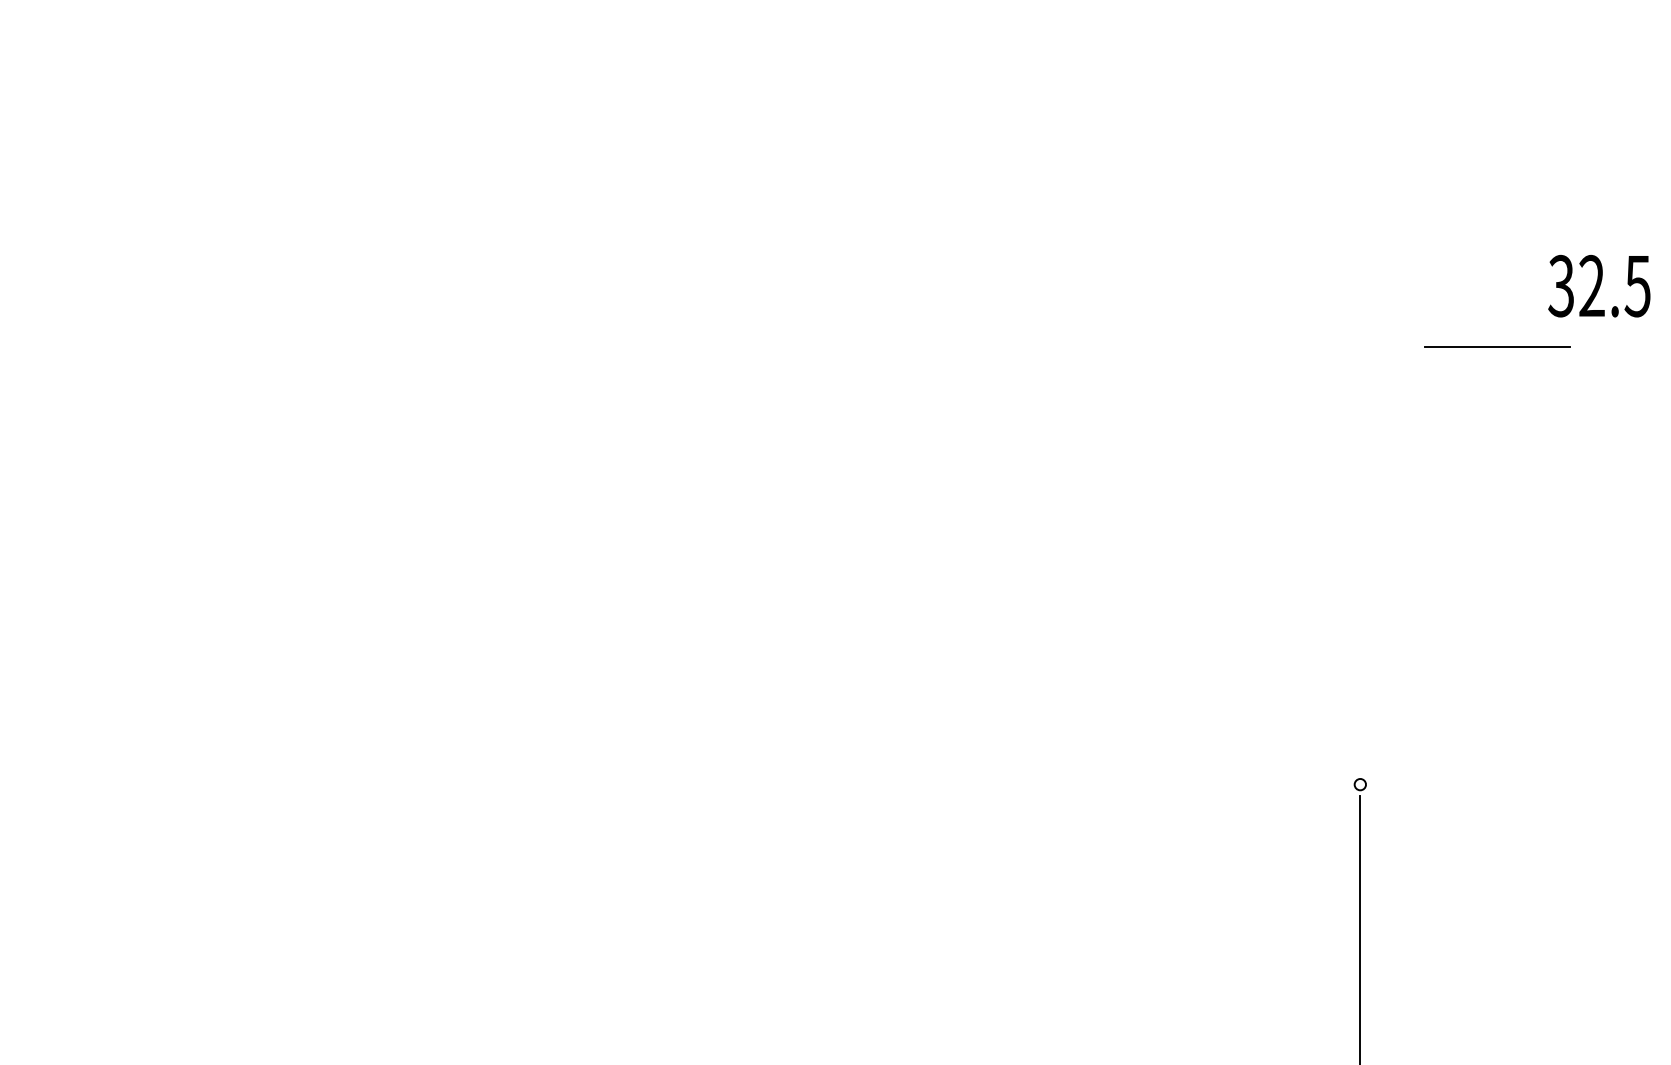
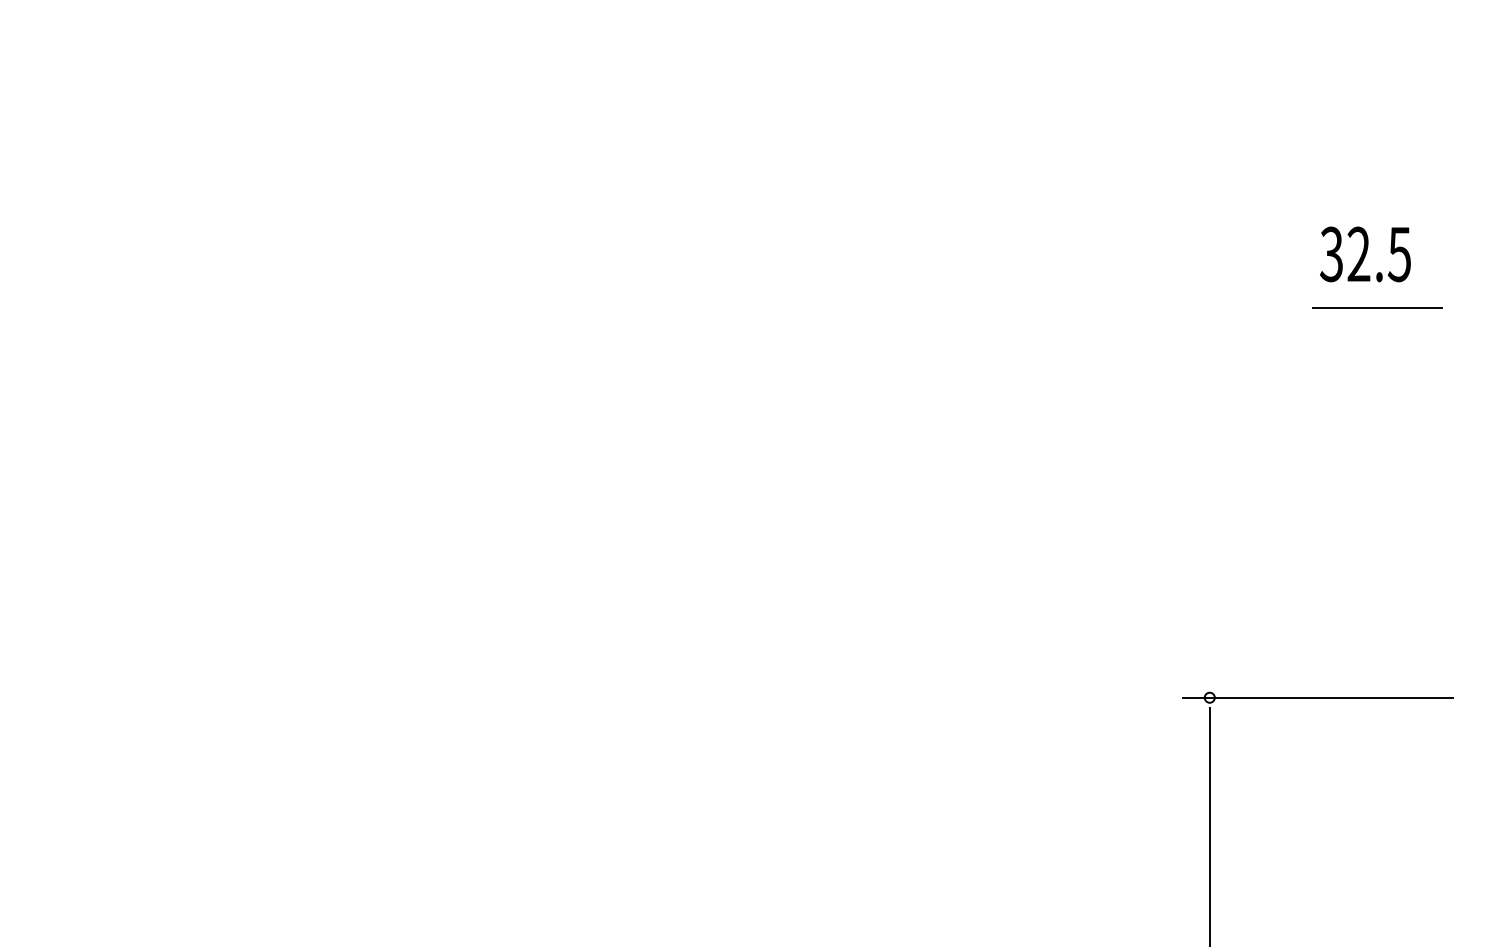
text: (1599, 286) -> (1365, 254), moved
line: (1497, 346) -> (1377, 308), moved
line: (1481, 784) -> (1317, 697), added

